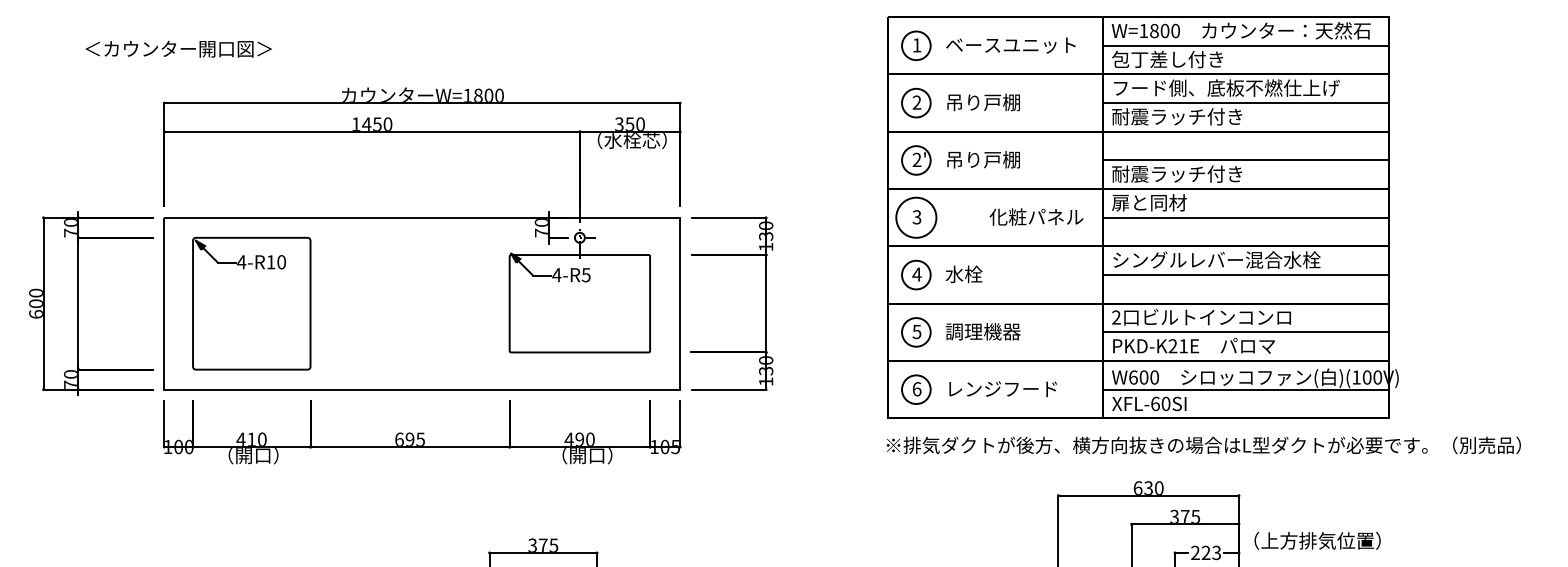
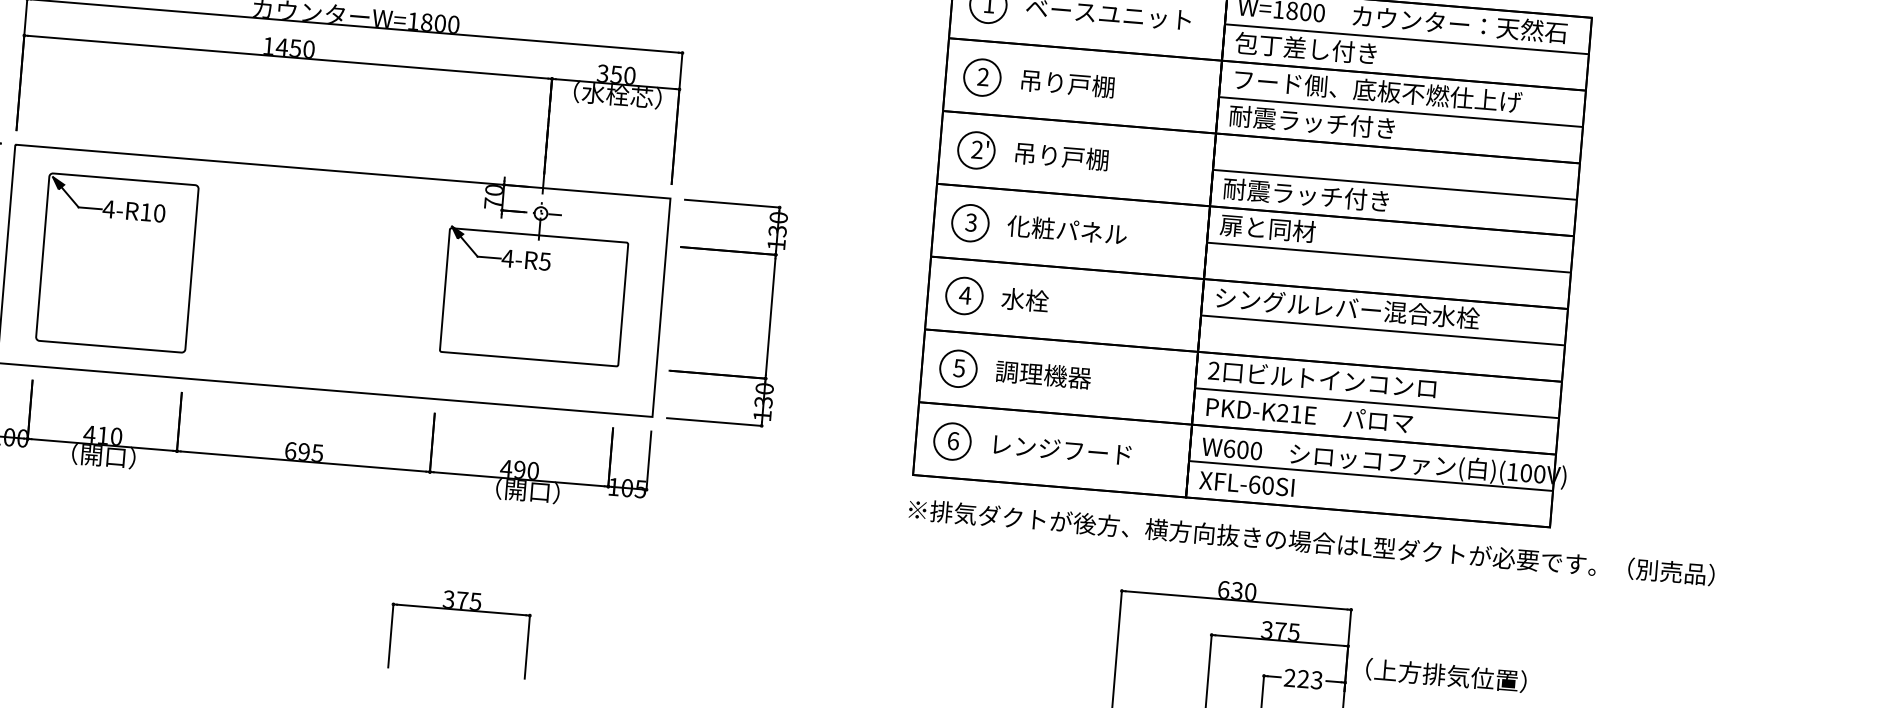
text: (1036, 216) -> (1067, 229), moved
circle: (916, 217) -> (970, 222), size x0.71

